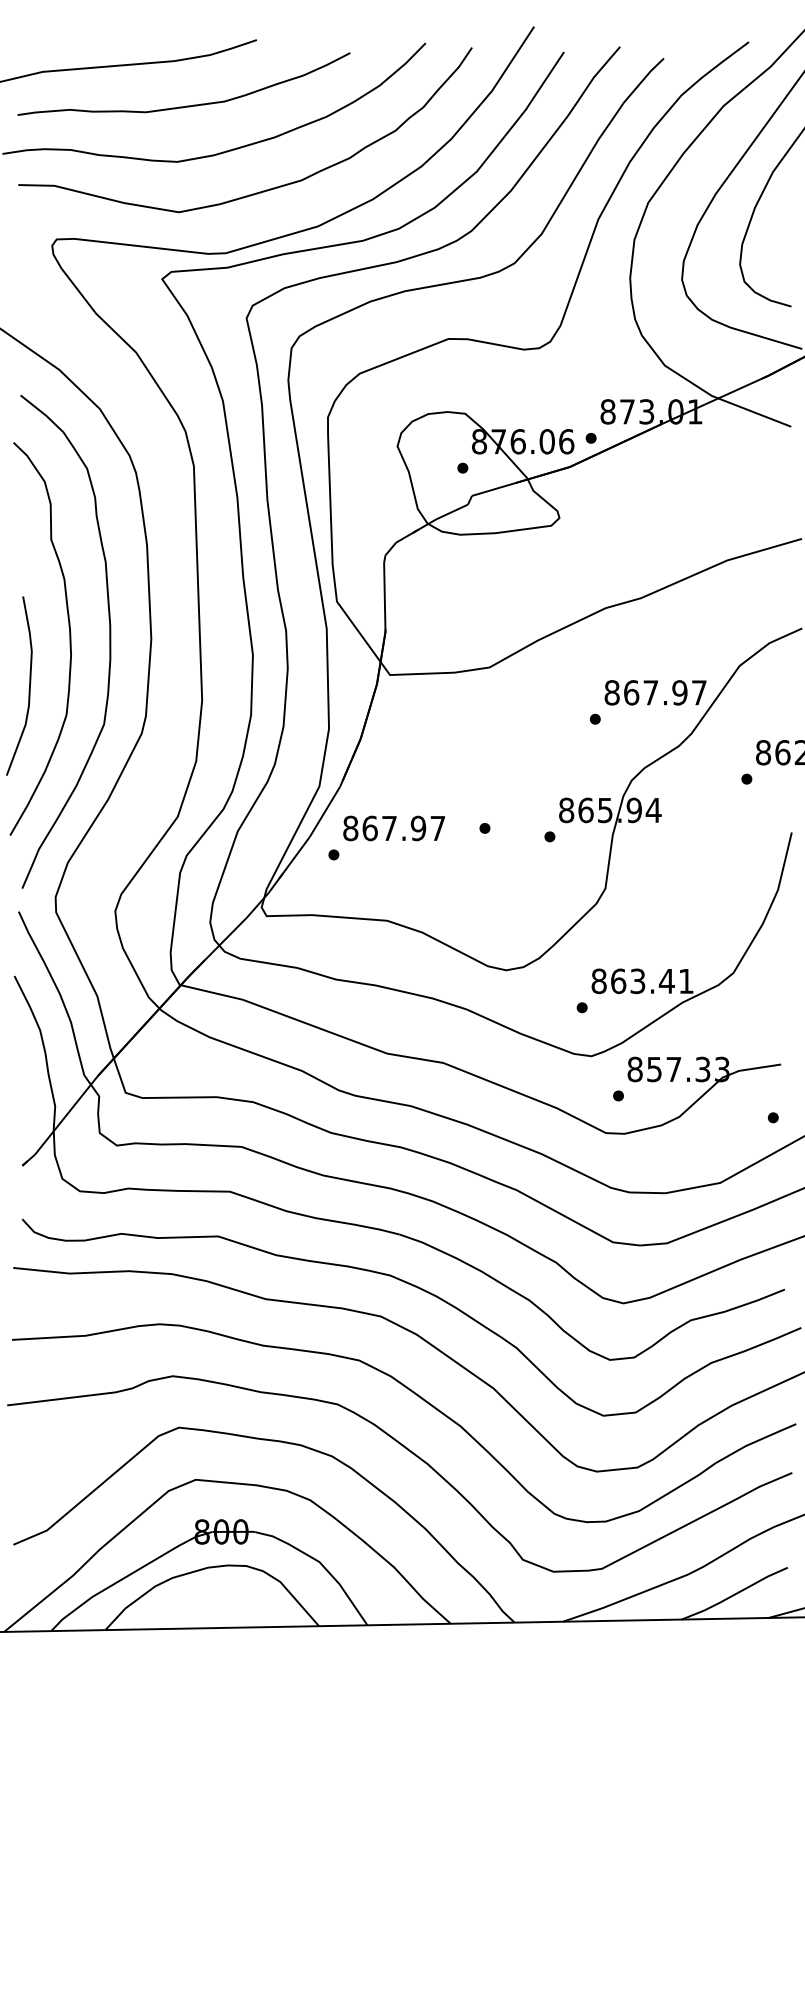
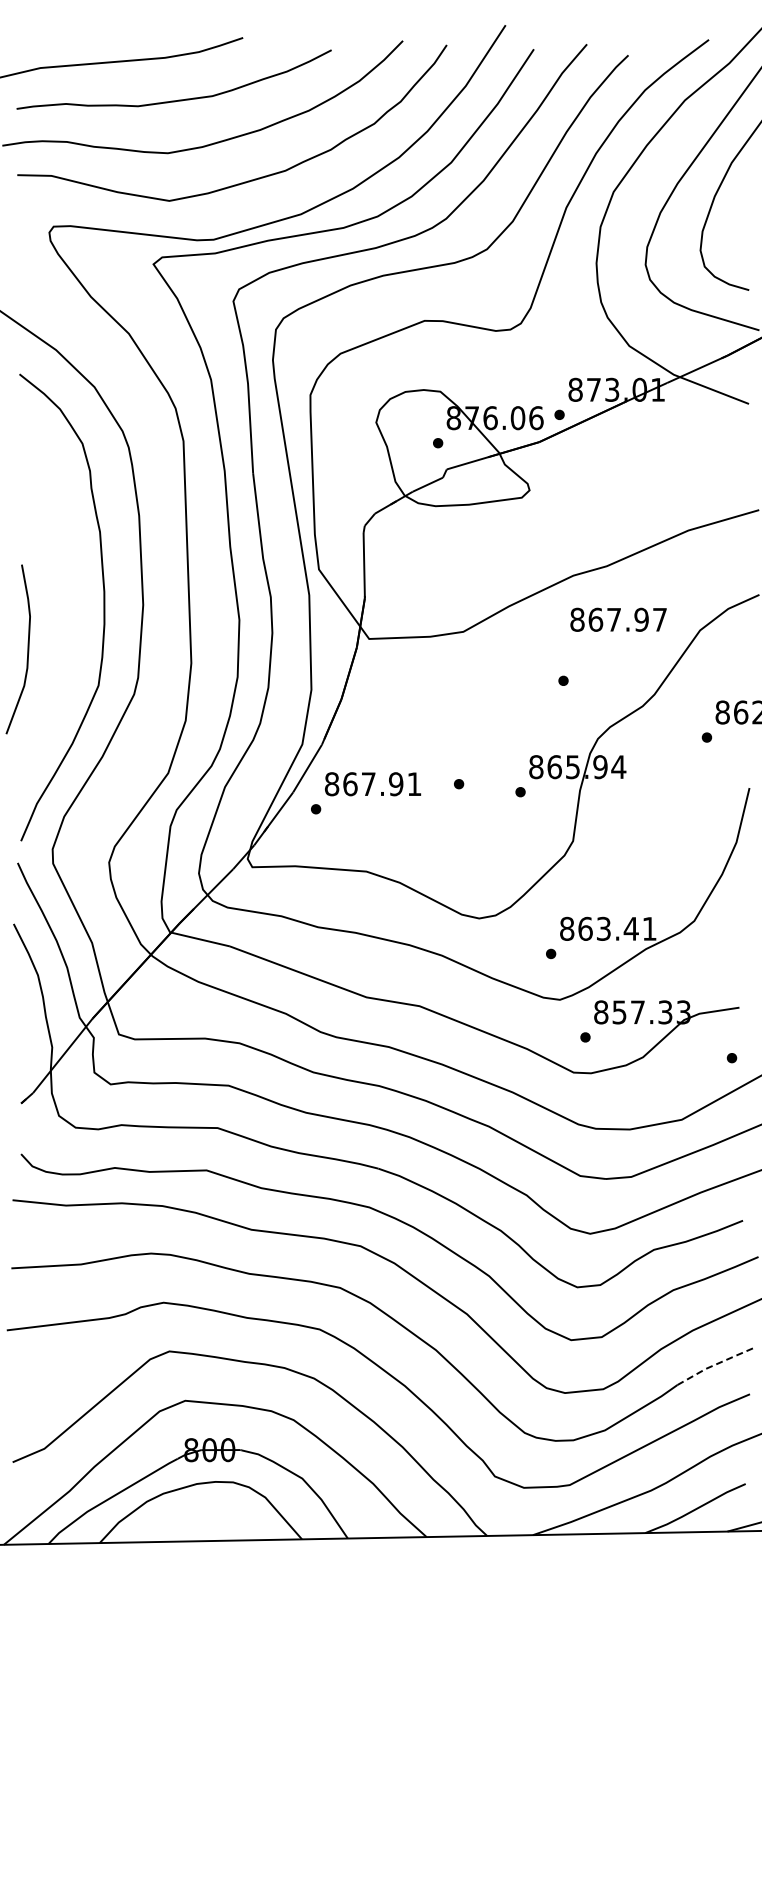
curve: (69, 638) -> (65, 604), removed
text: (655, 692) -> (618, 619), moved
text: (437, 827) -> (414, 783), 867.97 -> 867.91
line: (754, 1441) -> (714, 1364), solid -> dashed

